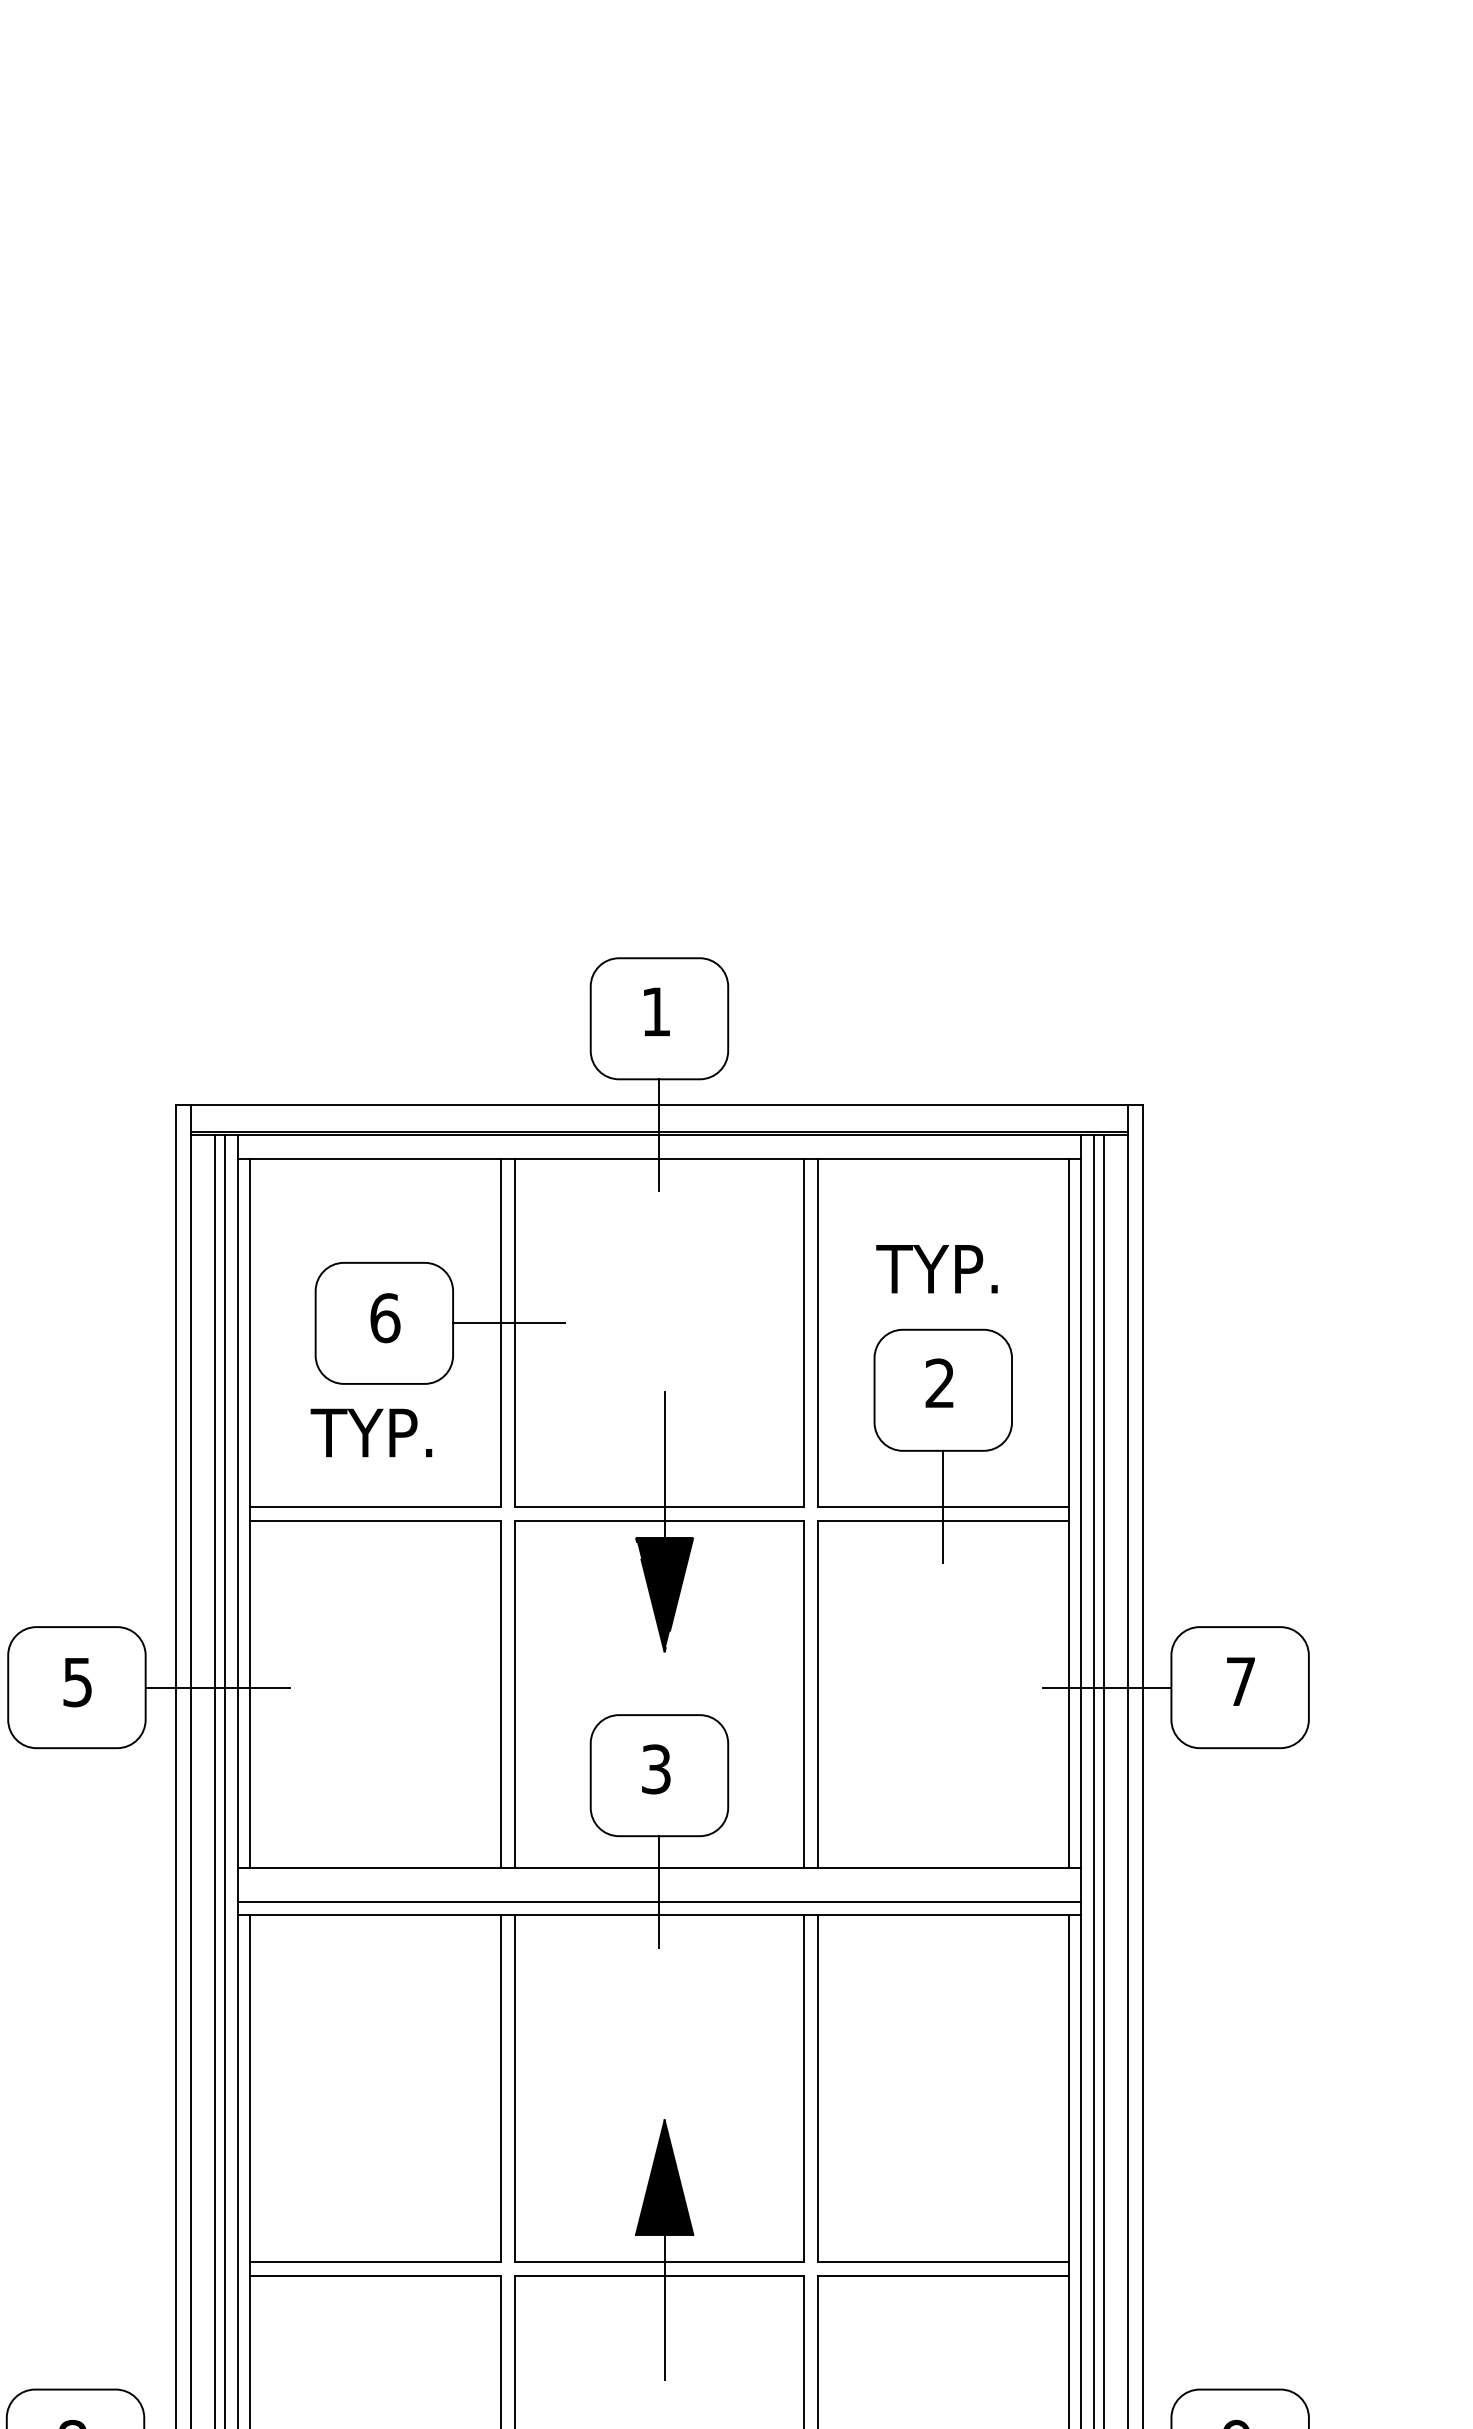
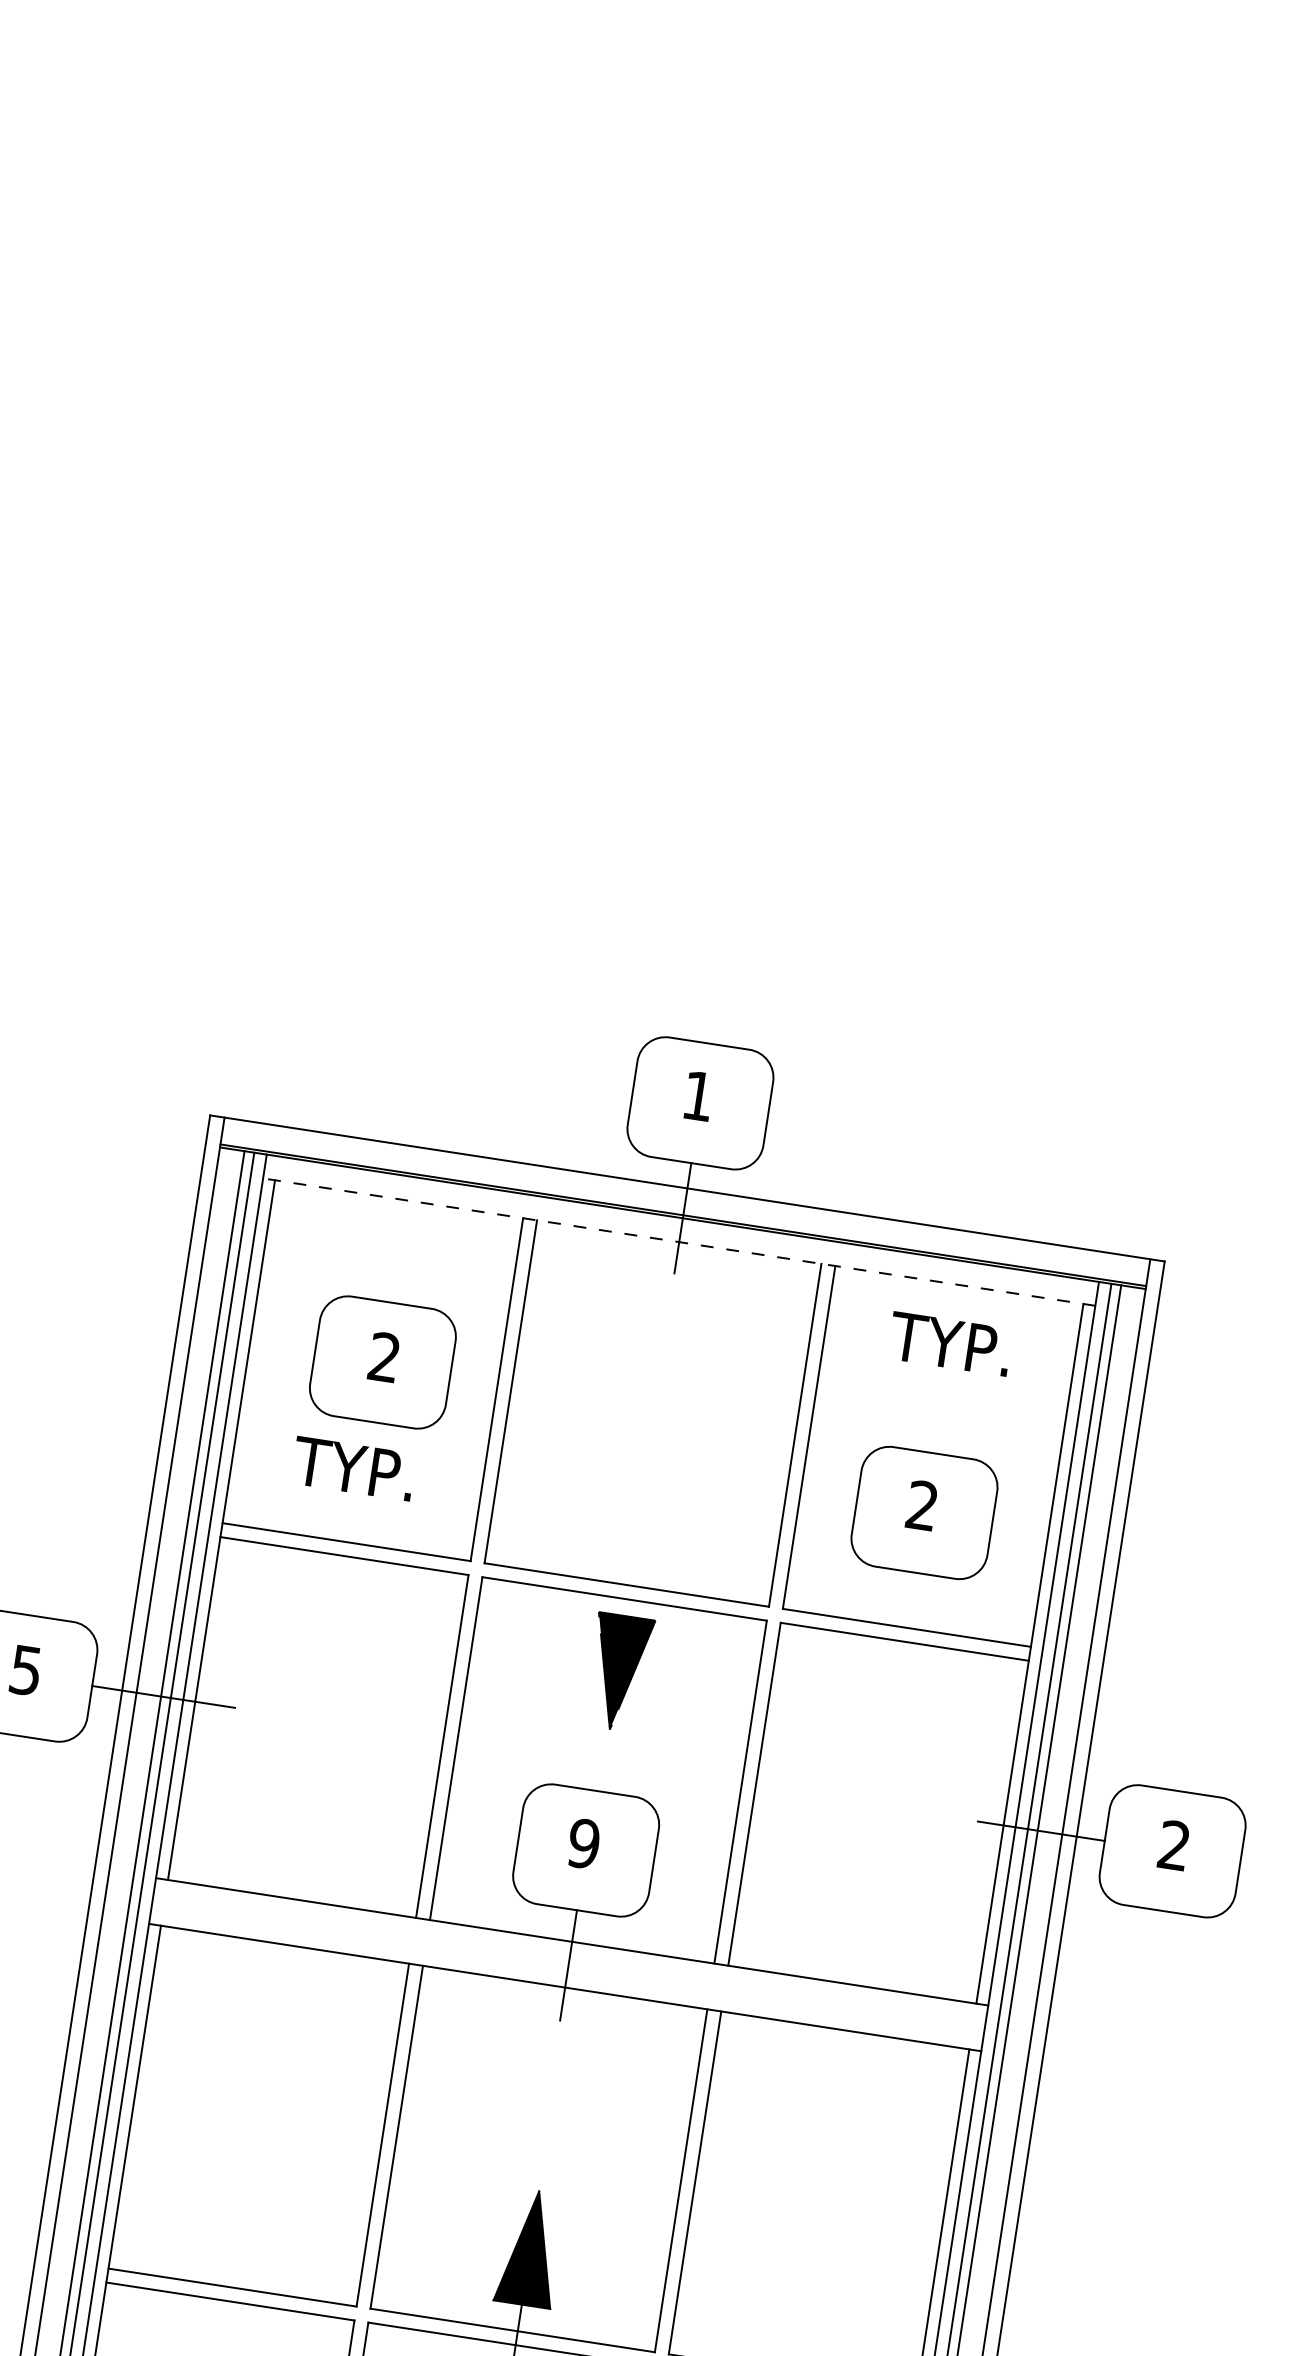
line: (659, 1159) -> (679, 1242), solid -> dashed
text: (936, 1269) -> (949, 1344), moved
text: (385, 1318) -> (384, 1357), 6 -> 2
line: (509, 1323) -> (506, 1381), removed
line: (664, 1464) -> (638, 1544), removed
line: (943, 1506) -> (907, 1627), removed
text: (1240, 1680) -> (1174, 1844), 7 -> 2
text: (656, 1769) -> (584, 1843), 3 -> 9
line: (659, 1902) -> (567, 1975), removed

